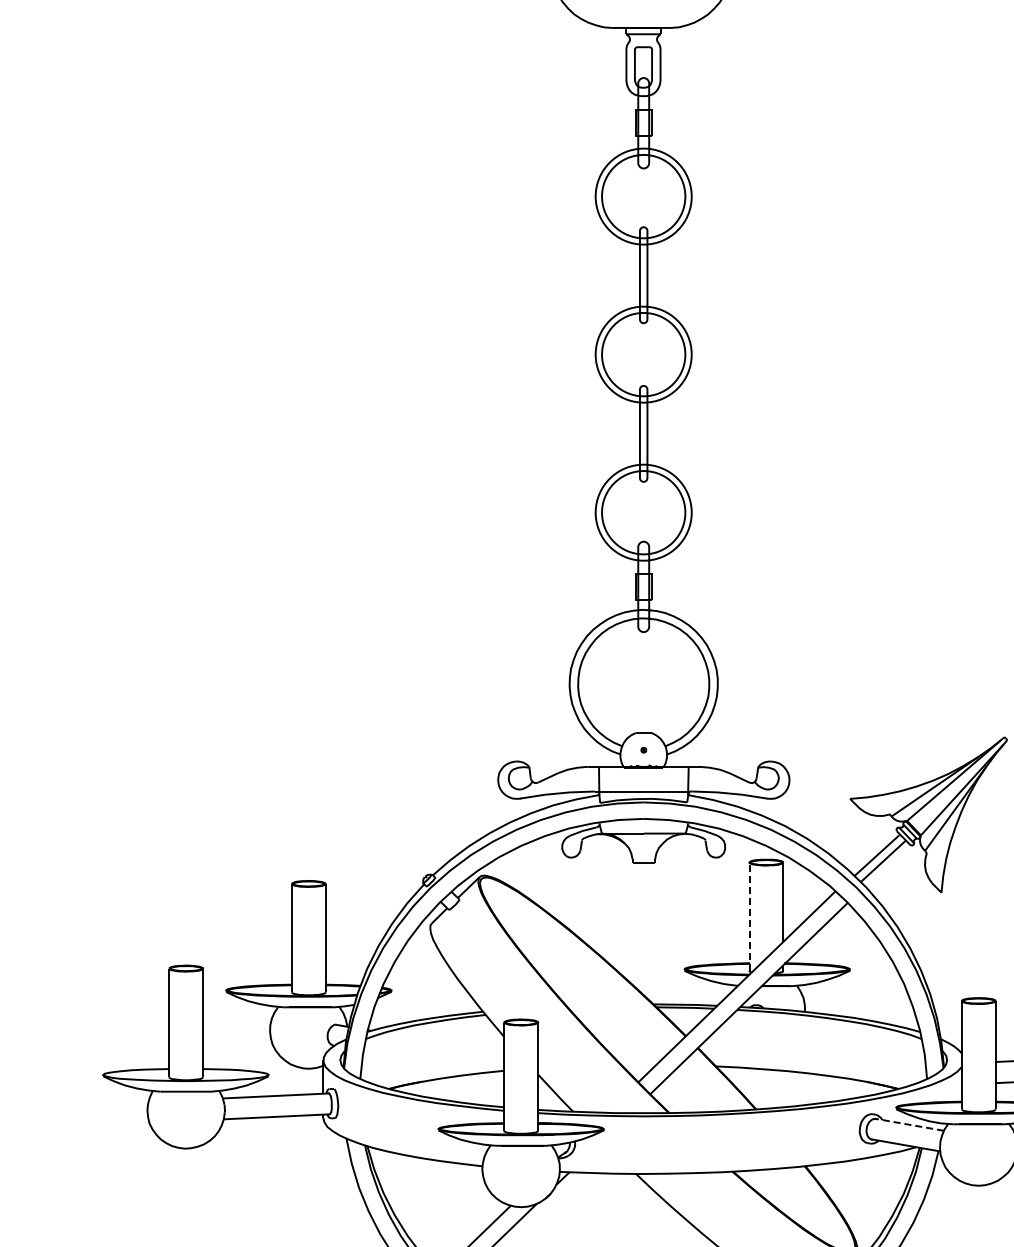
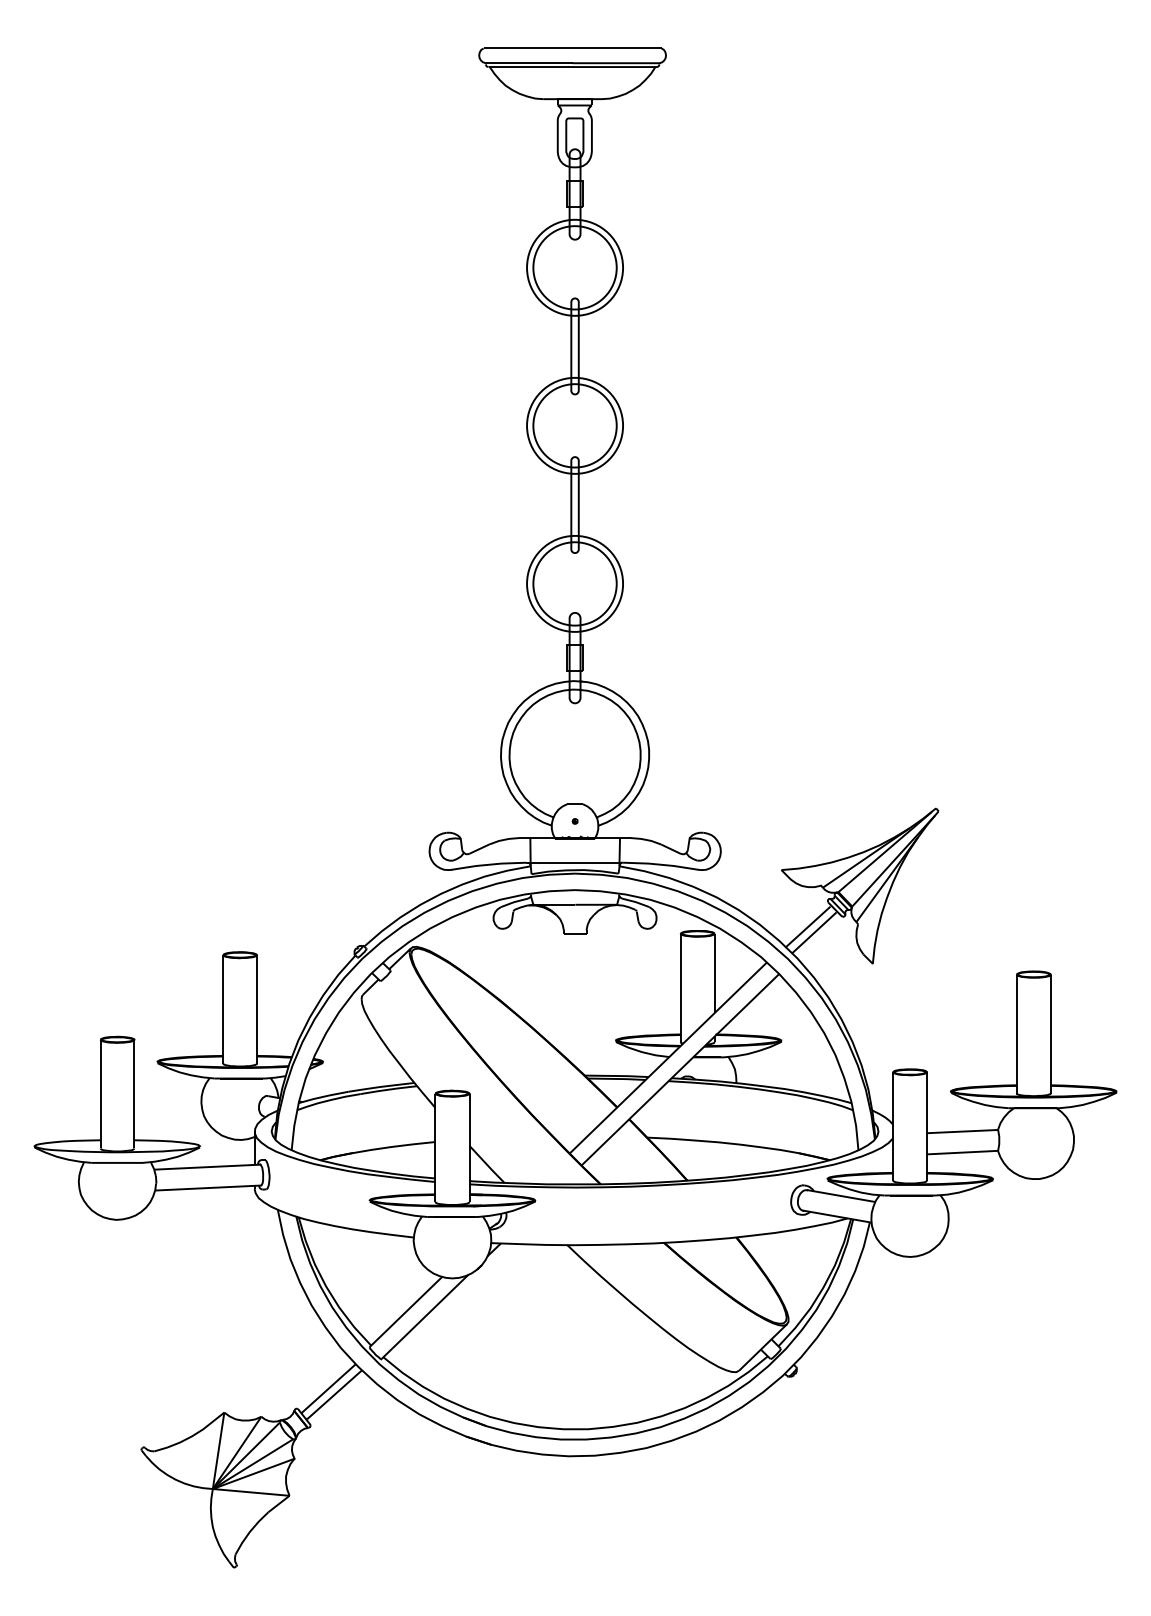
line: (749, 916) -> (680, 987), dashed -> solid
line: (909, 1124) -> (840, 1195), dashed -> solid

